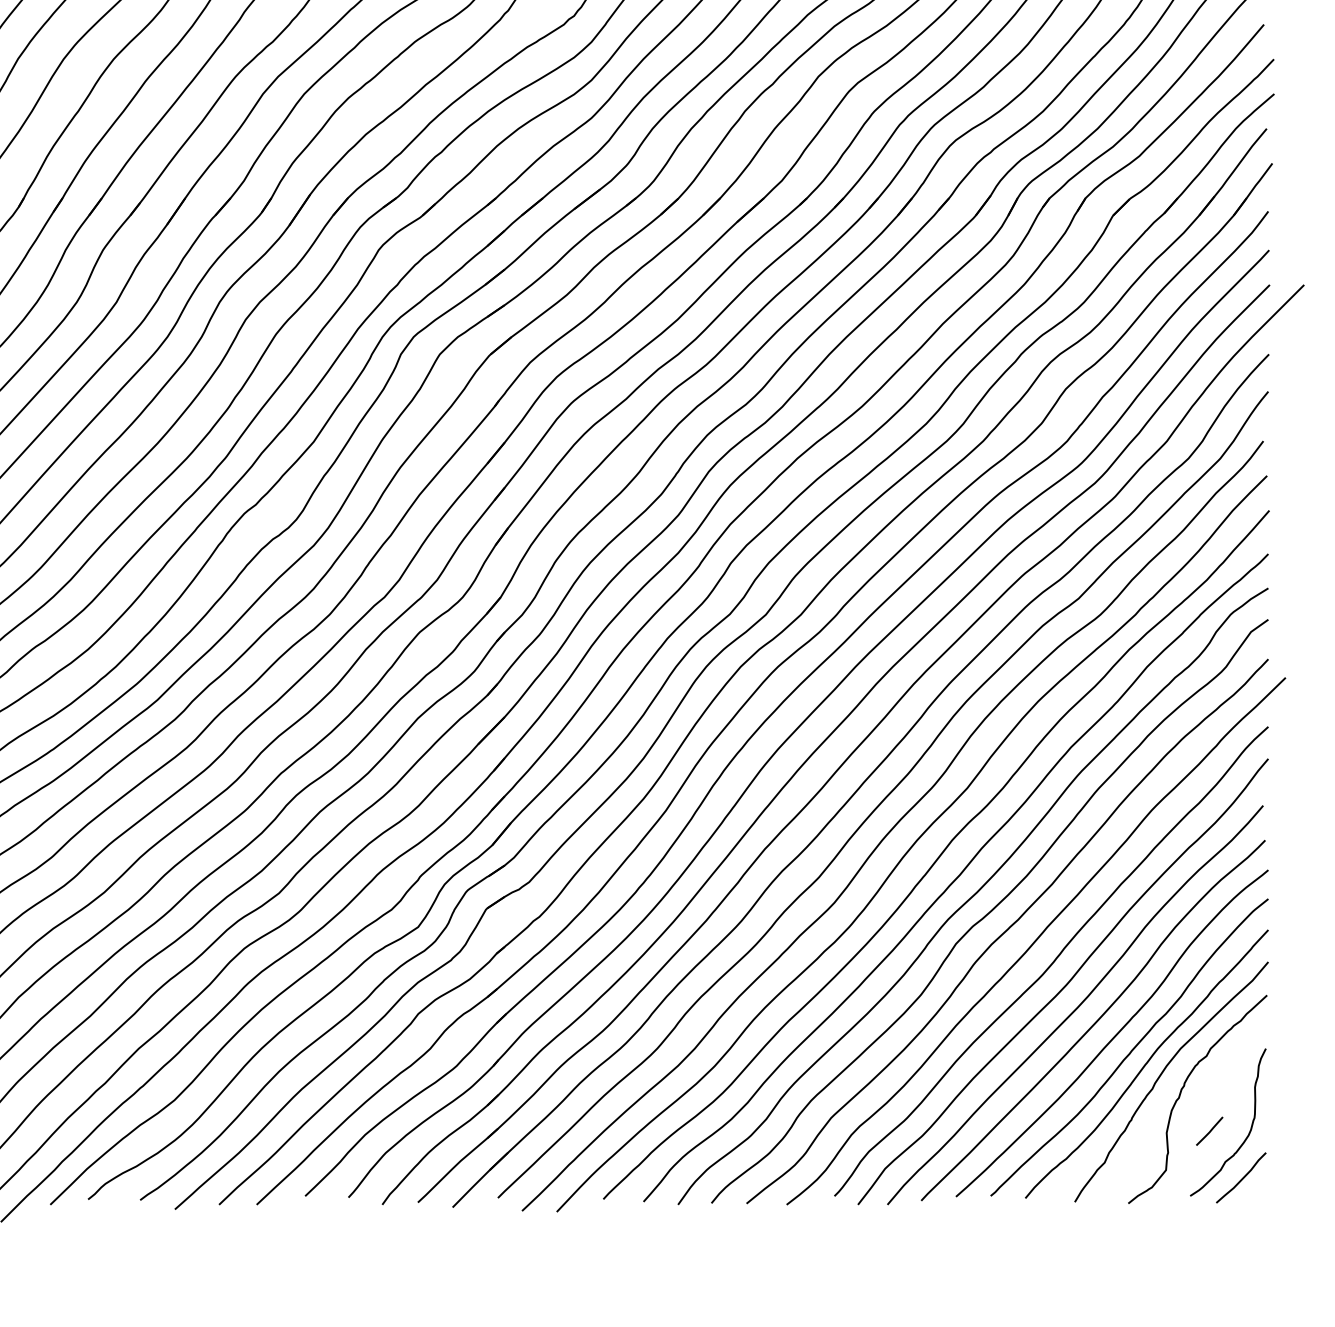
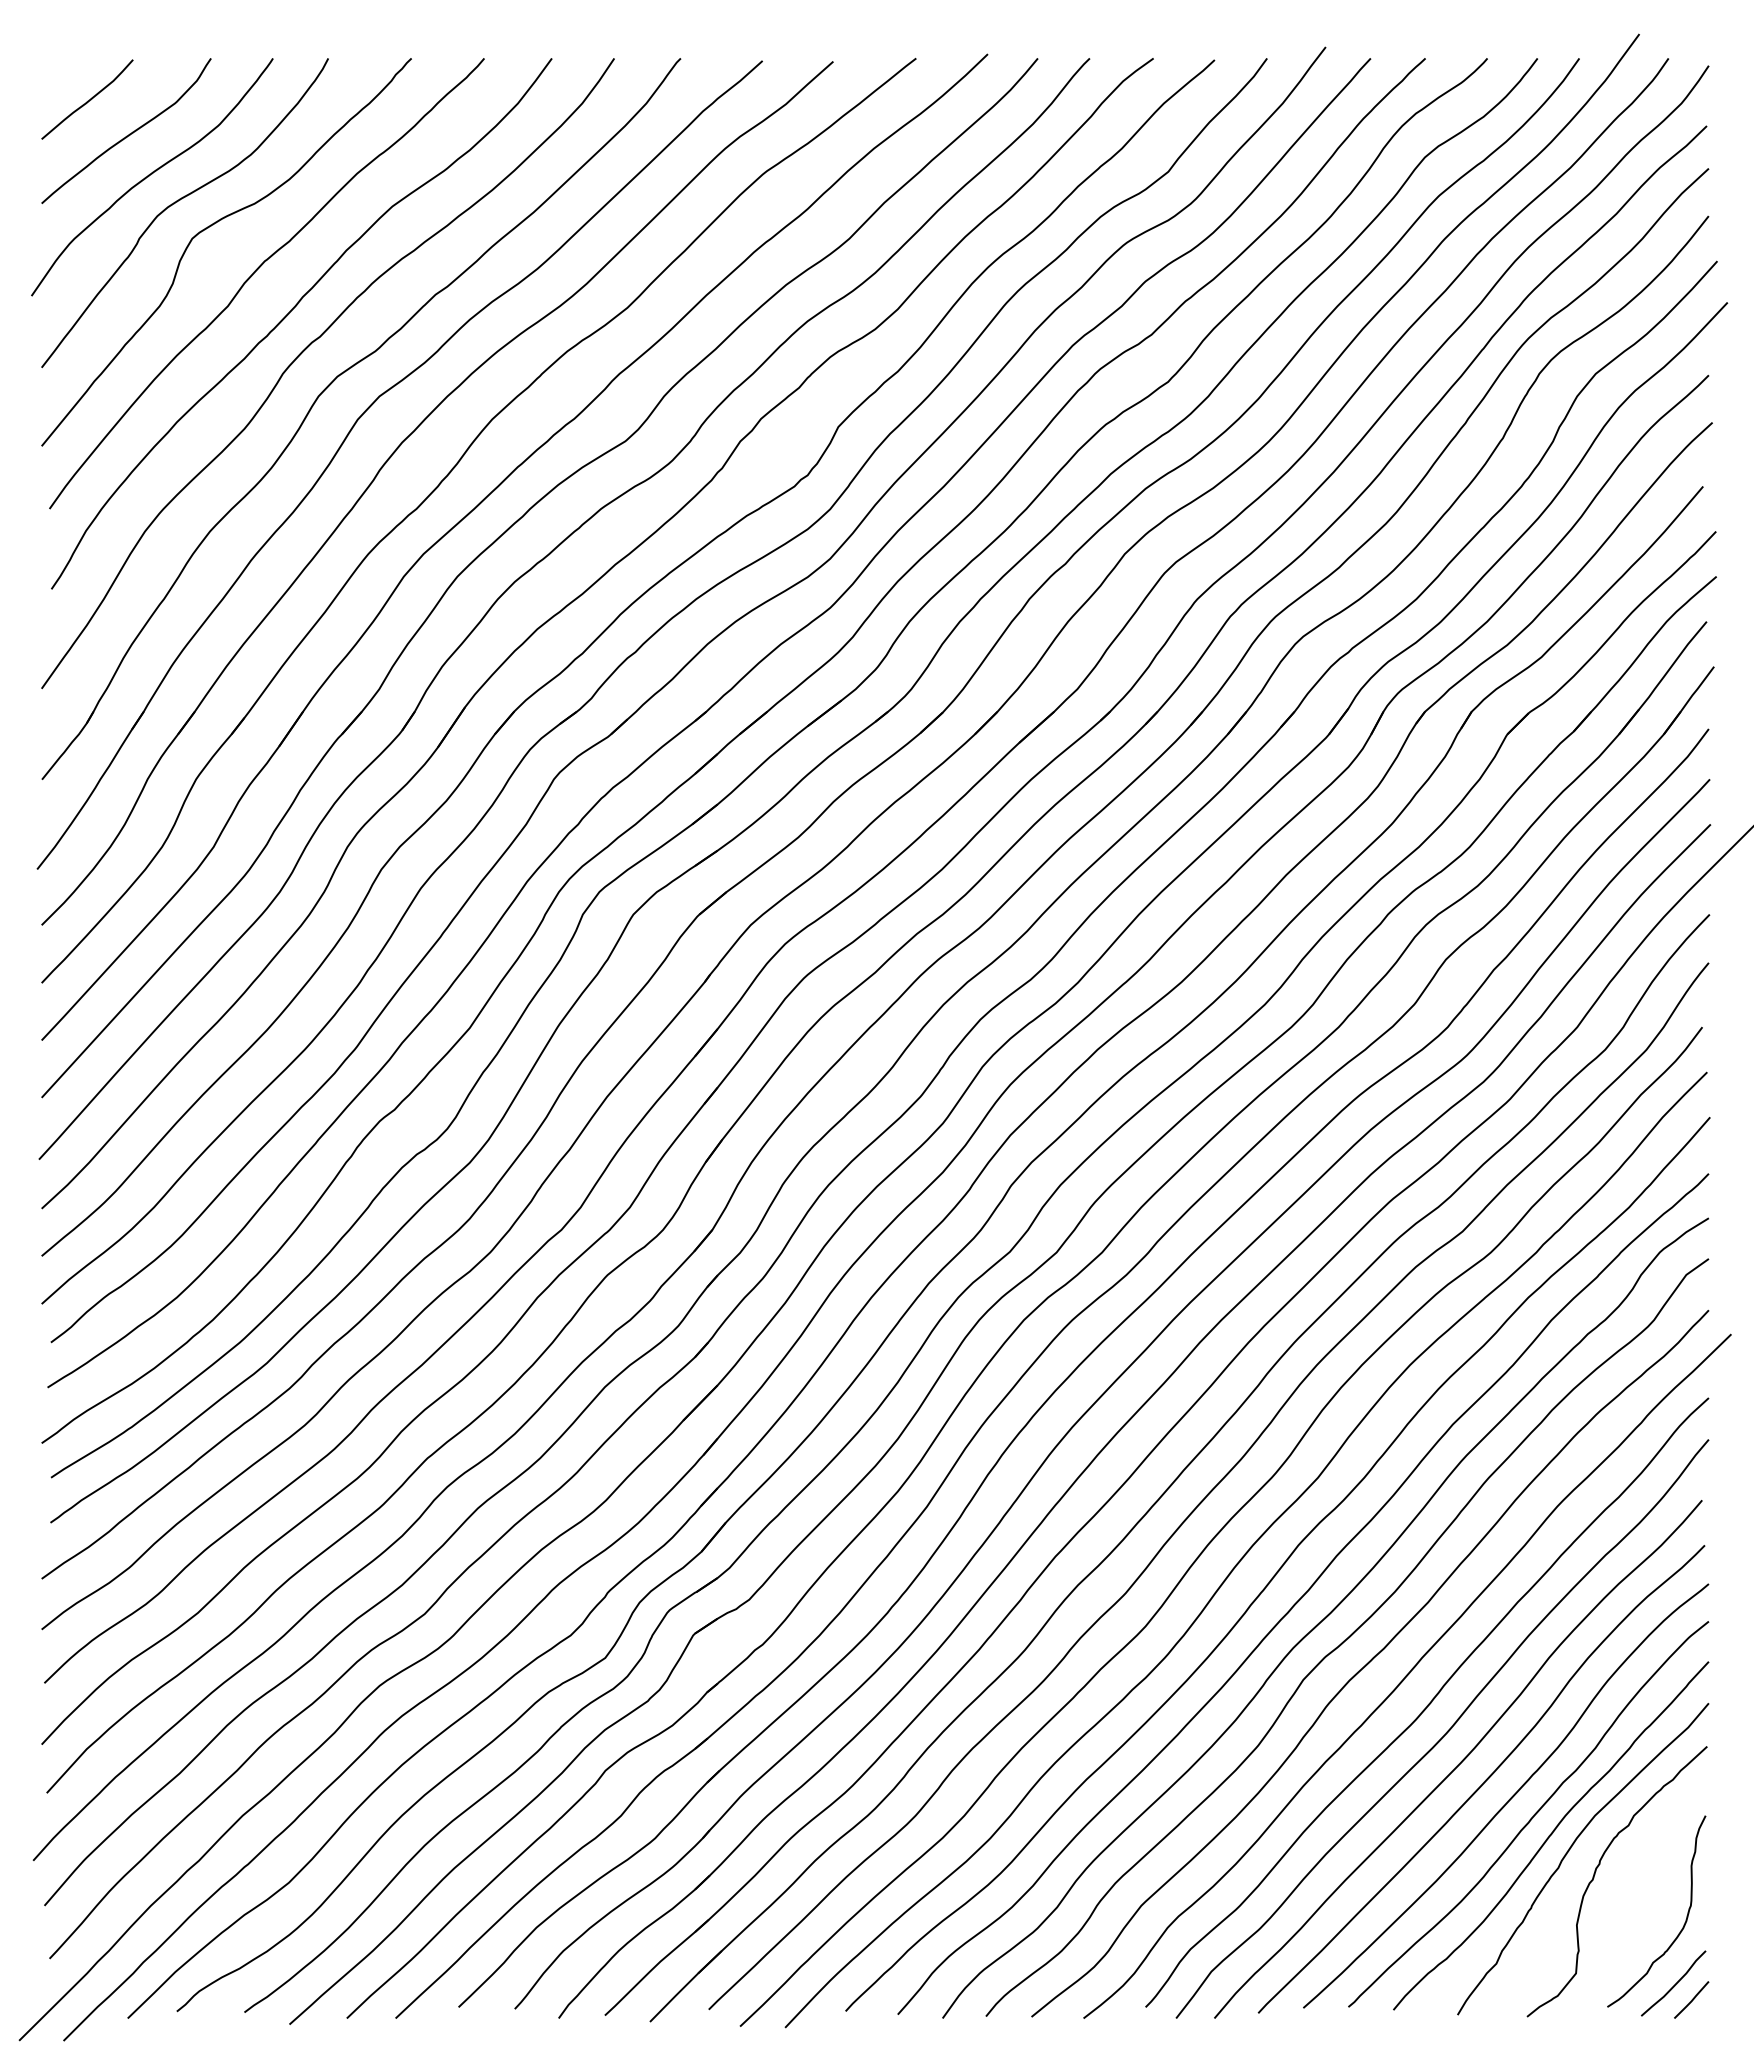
line: (1209, 1130) -> (1691, 1999), moved

